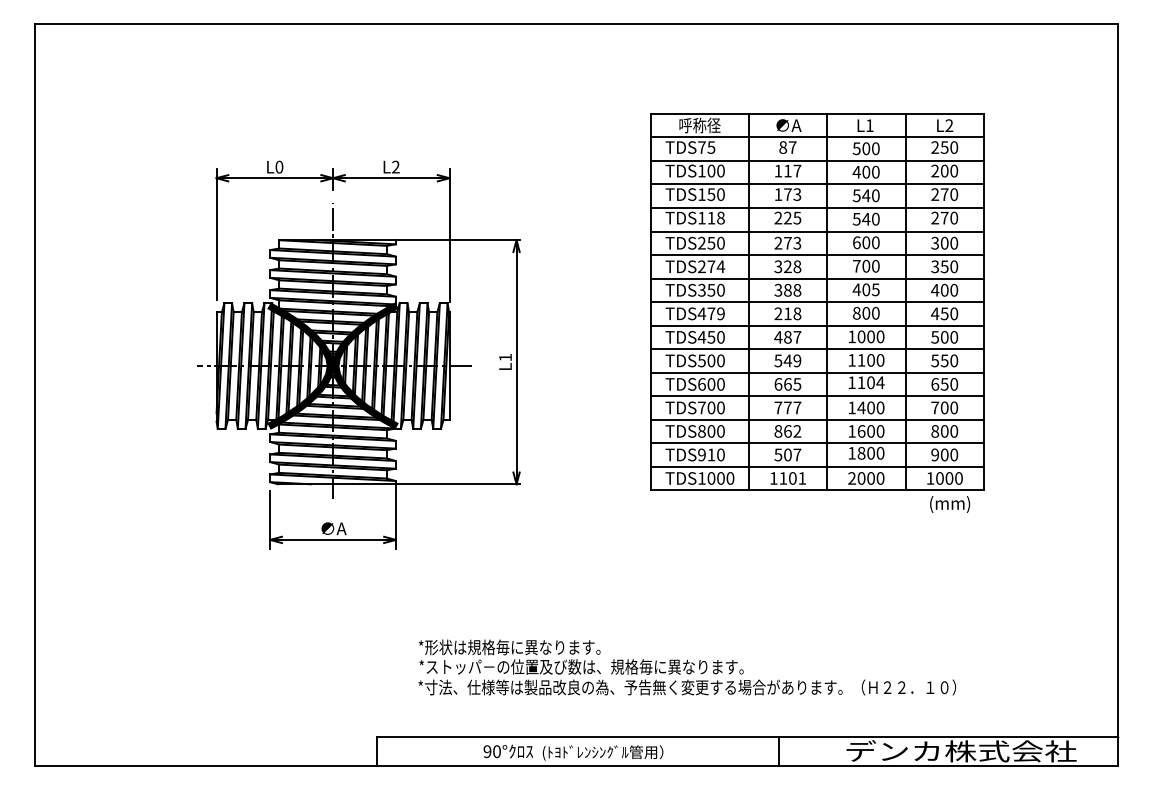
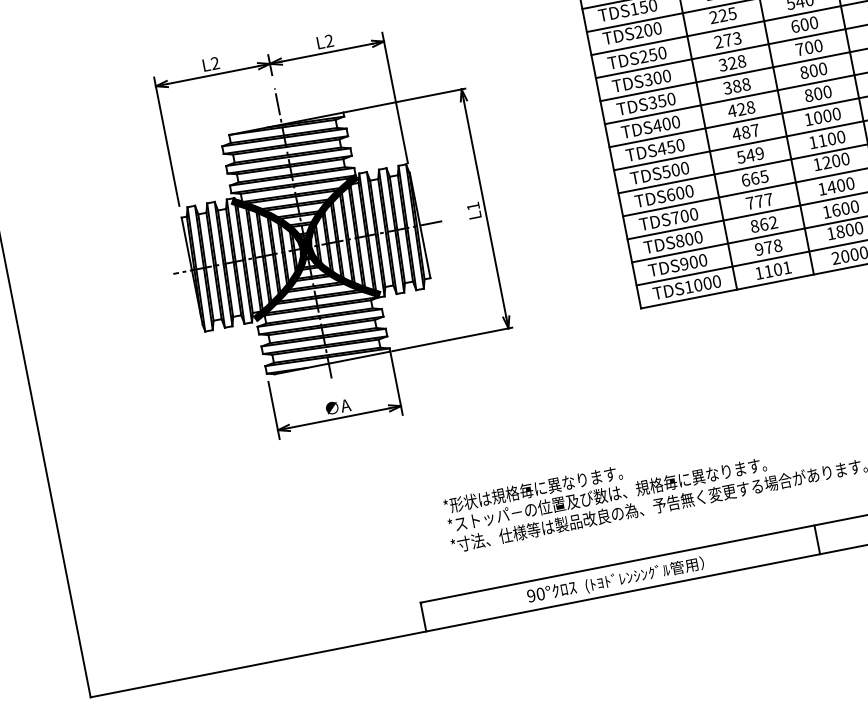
text: (279, 166) -> (215, 62), L0 -> L2
text: (711, 217) -> (648, 29), TDS118 -> TDS200
text: (711, 266) -> (657, 77), TDS274 -> TDS300
text: (865, 289) -> (812, 70), 405 -> 800
text: (715, 313) -> (670, 122), TDS479 -> TDS400
text: (782, 313) -> (736, 110), 218 -> 428
text: (870, 382) -> (835, 160), 1104 -> 1200
text: (711, 454) -> (693, 261), TDS910 -> TDS900
text: (787, 454) -> (768, 247), 507 -> 978

